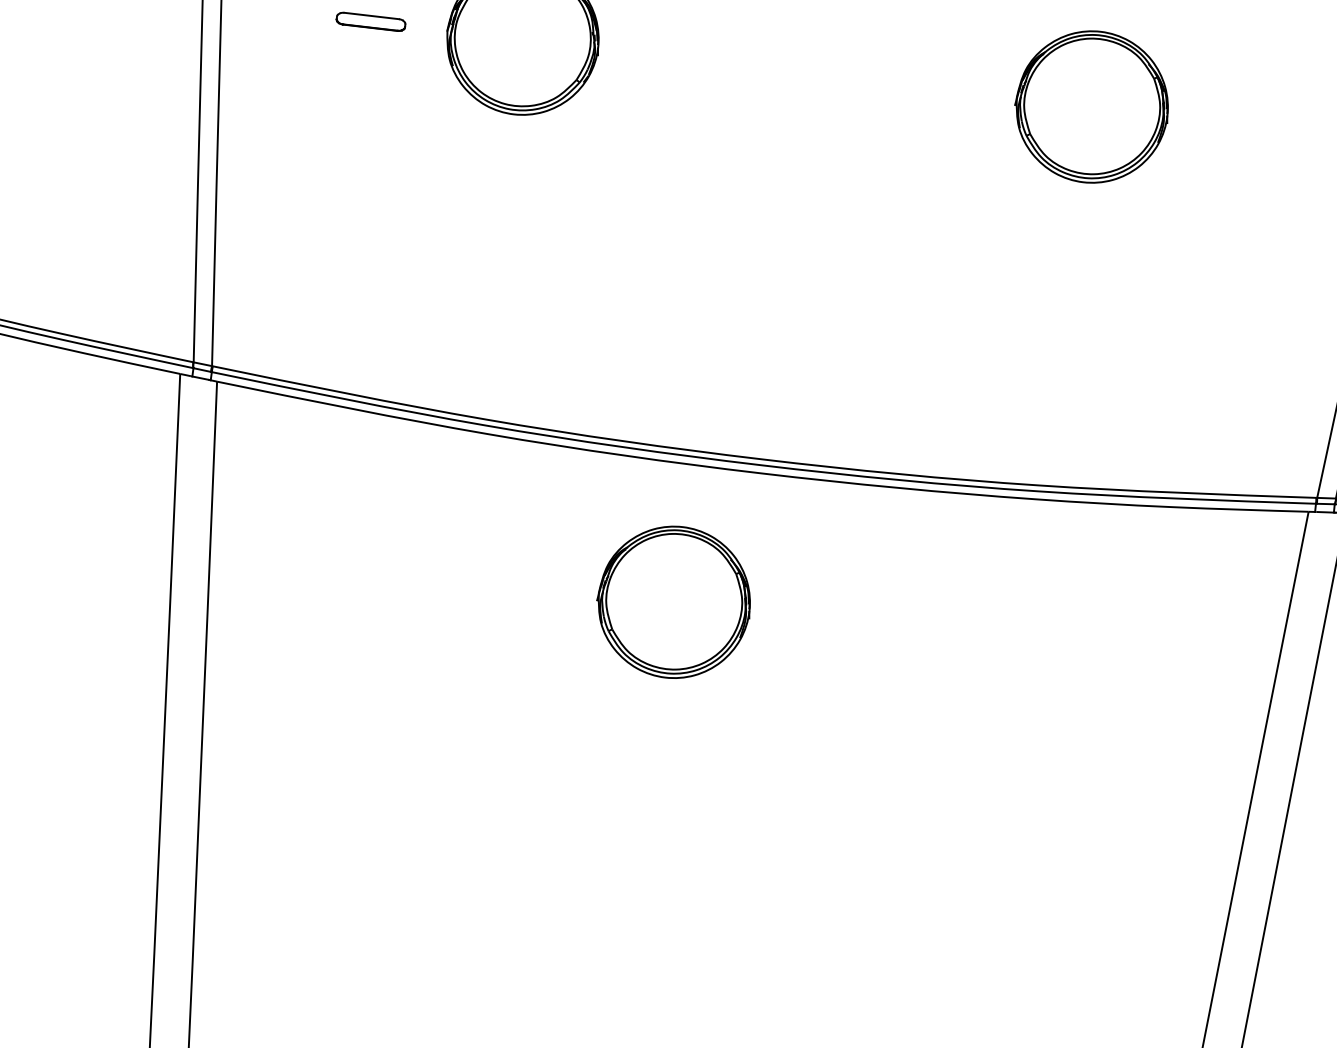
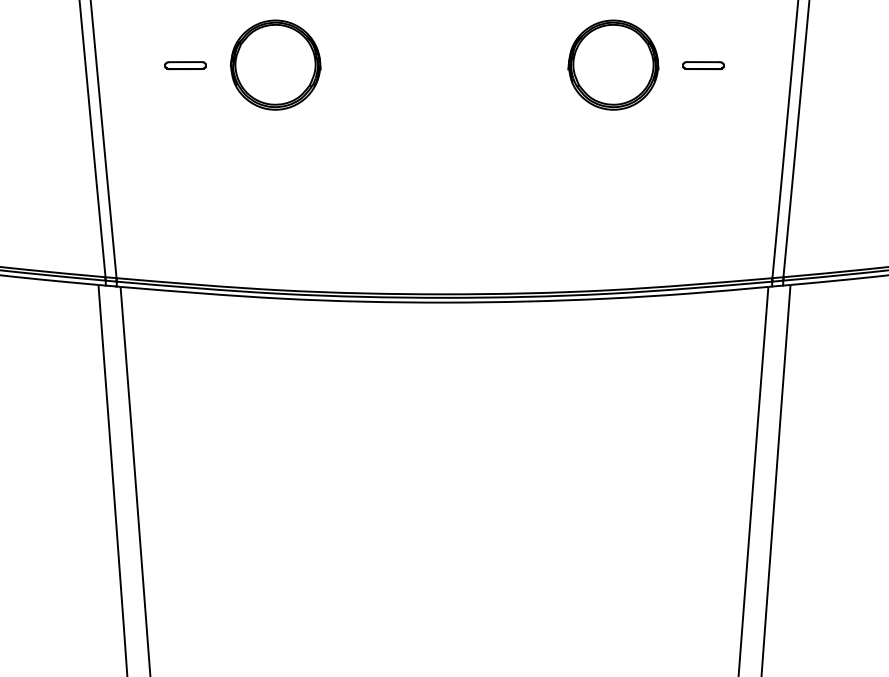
part: (1243, 125) -> (703, 65), added
part: (674, 601) -> (403, 383), removed

